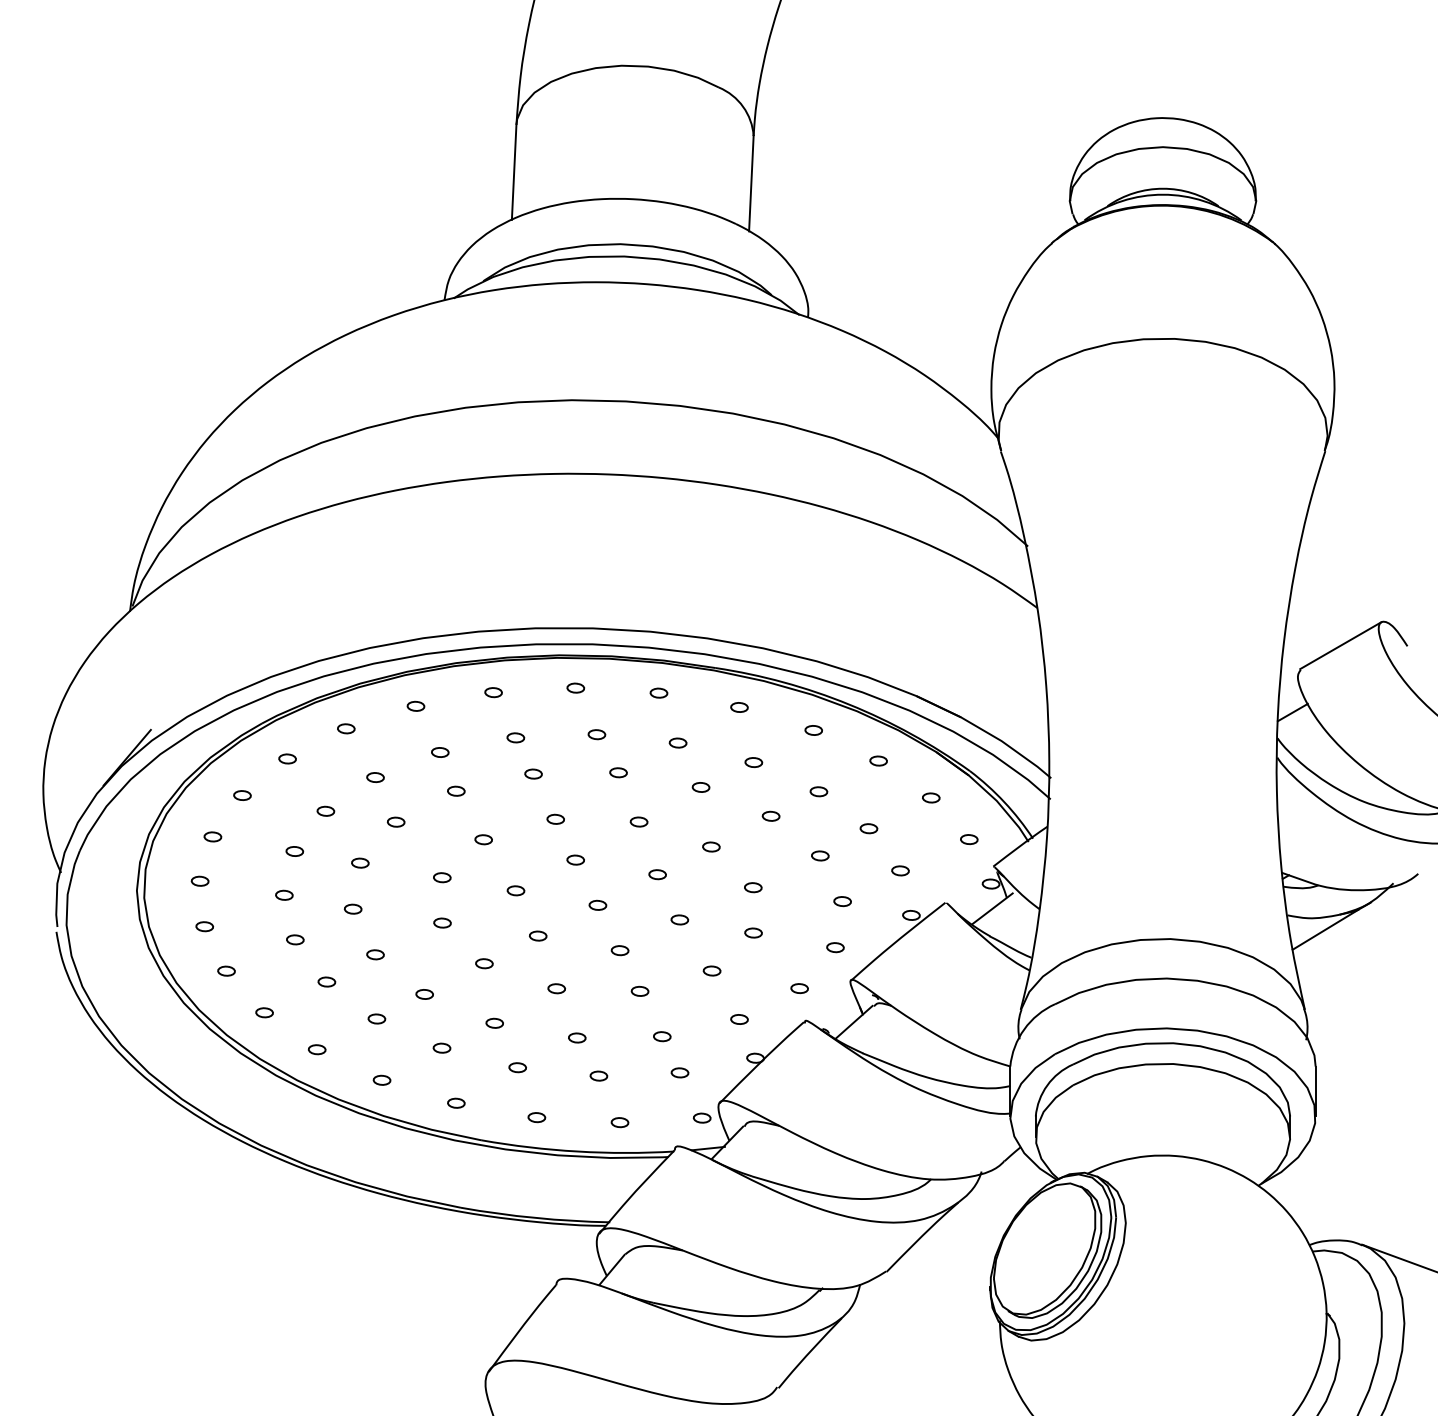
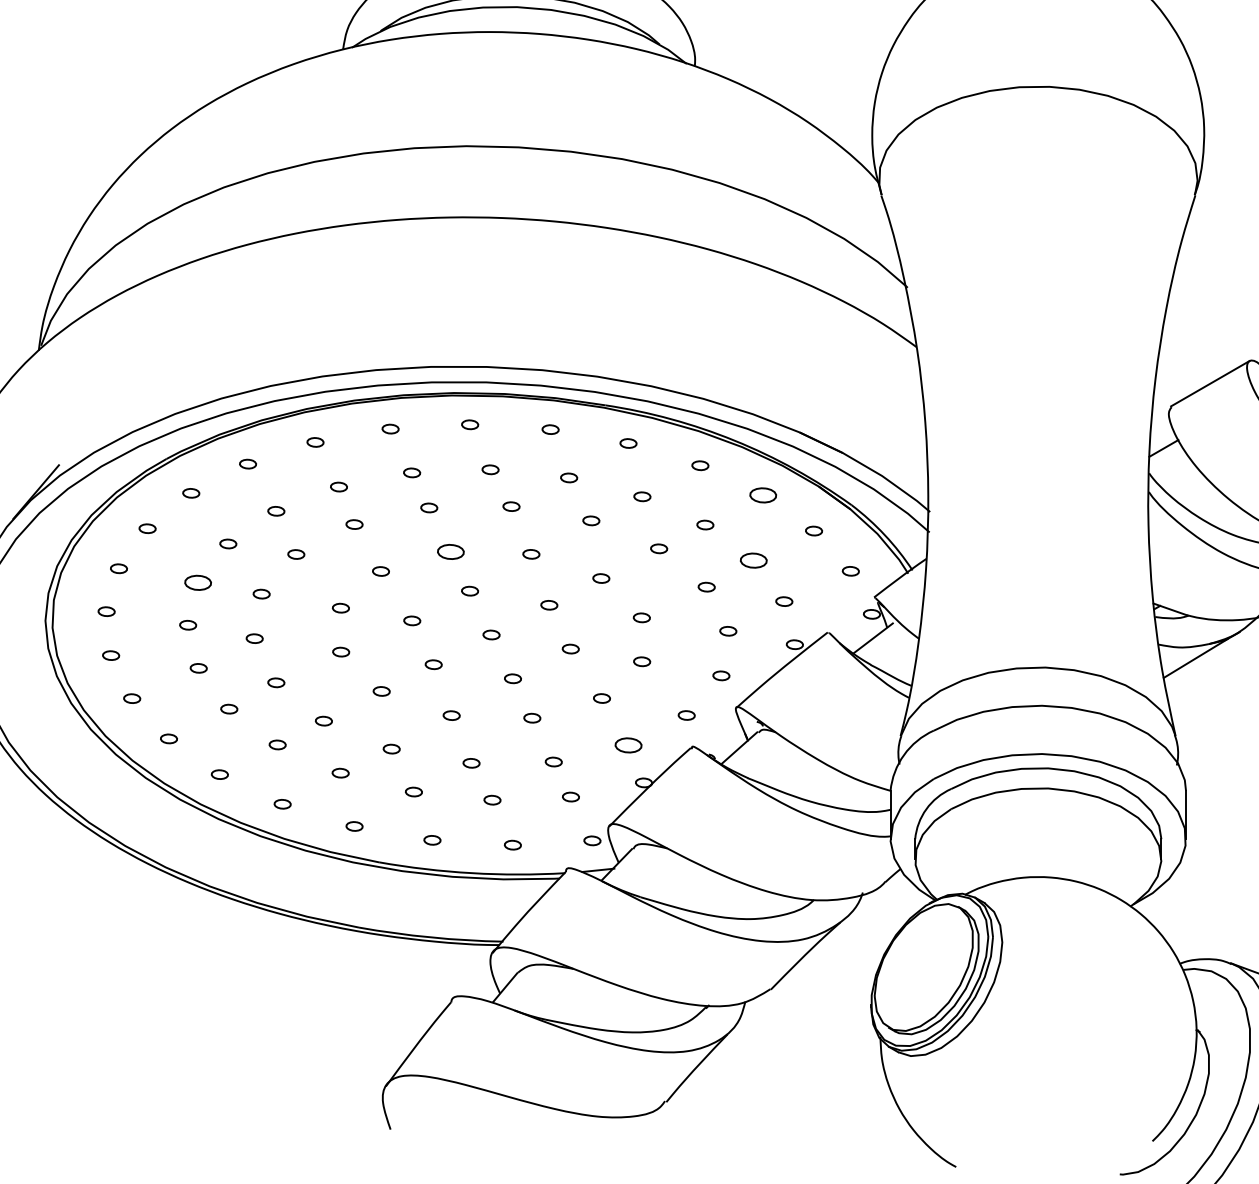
part: (878, 760) -> (763, 494), size x1.6
part: (555, 818) -> (450, 550), size x1.6
part: (868, 828) -> (753, 560), size x1.6
part: (294, 851) -> (197, 582), size x1.6
part: (739, 1019) -> (628, 745), size x1.6

